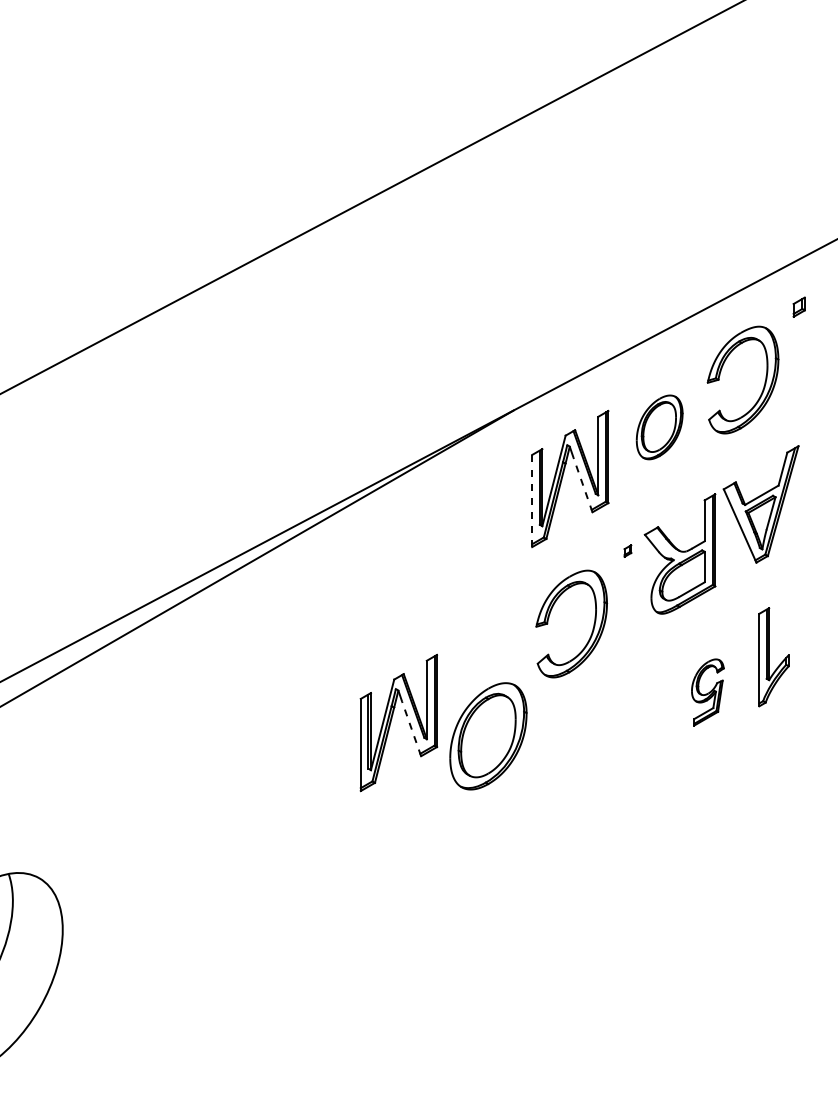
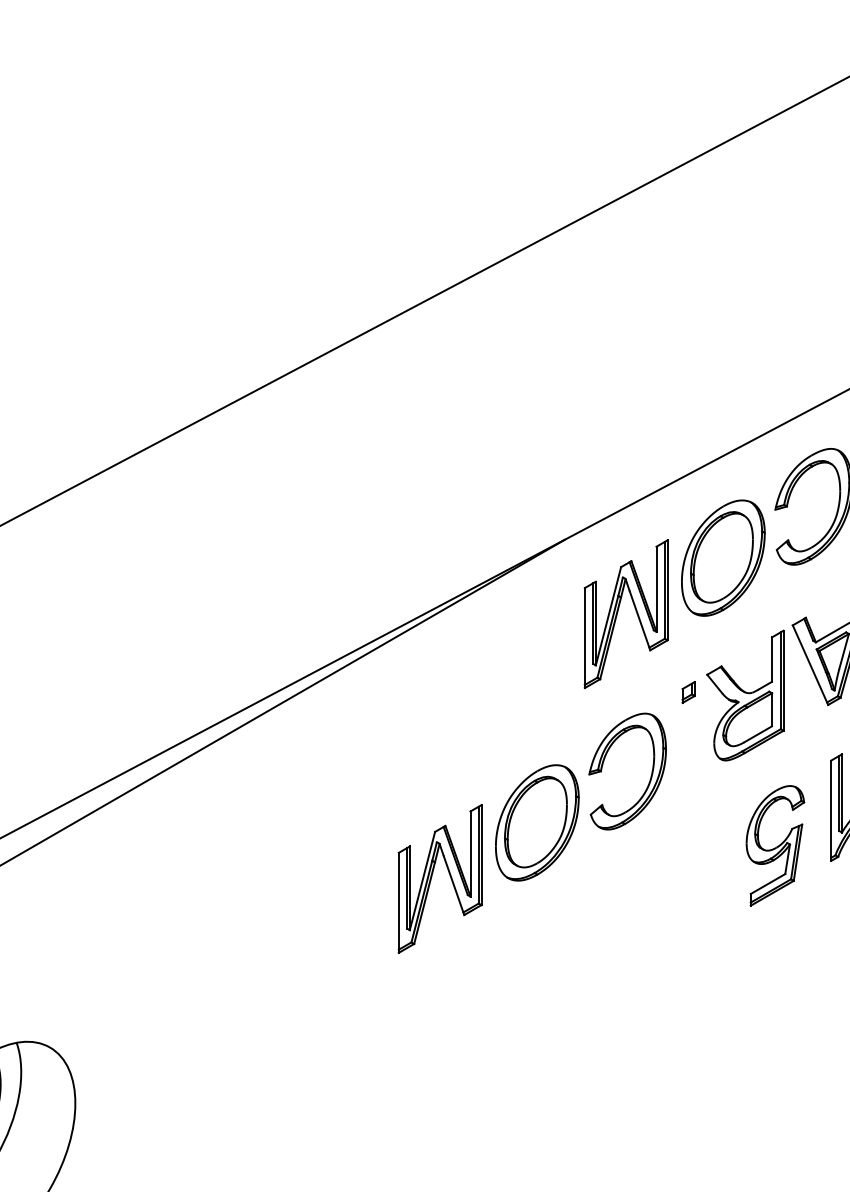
part: (659, 427) -> (722, 558), size x1.67
line: (583, 485) -> (640, 621), dashed -> solid
line: (532, 500) -> (585, 637), dashed -> solid
part: (627, 550) -> (688, 691), size x1.67
part: (707, 692) -> (775, 845), size x1.67
line: (411, 729) -> (453, 886), dashed -> solid
part: (488, 736) -> (537, 823), moved

